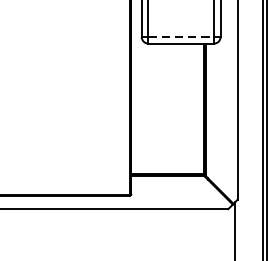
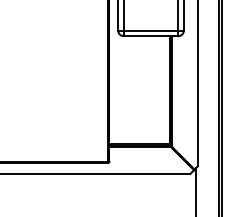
line: (181, 36) -> (151, 30), dashed -> solid

